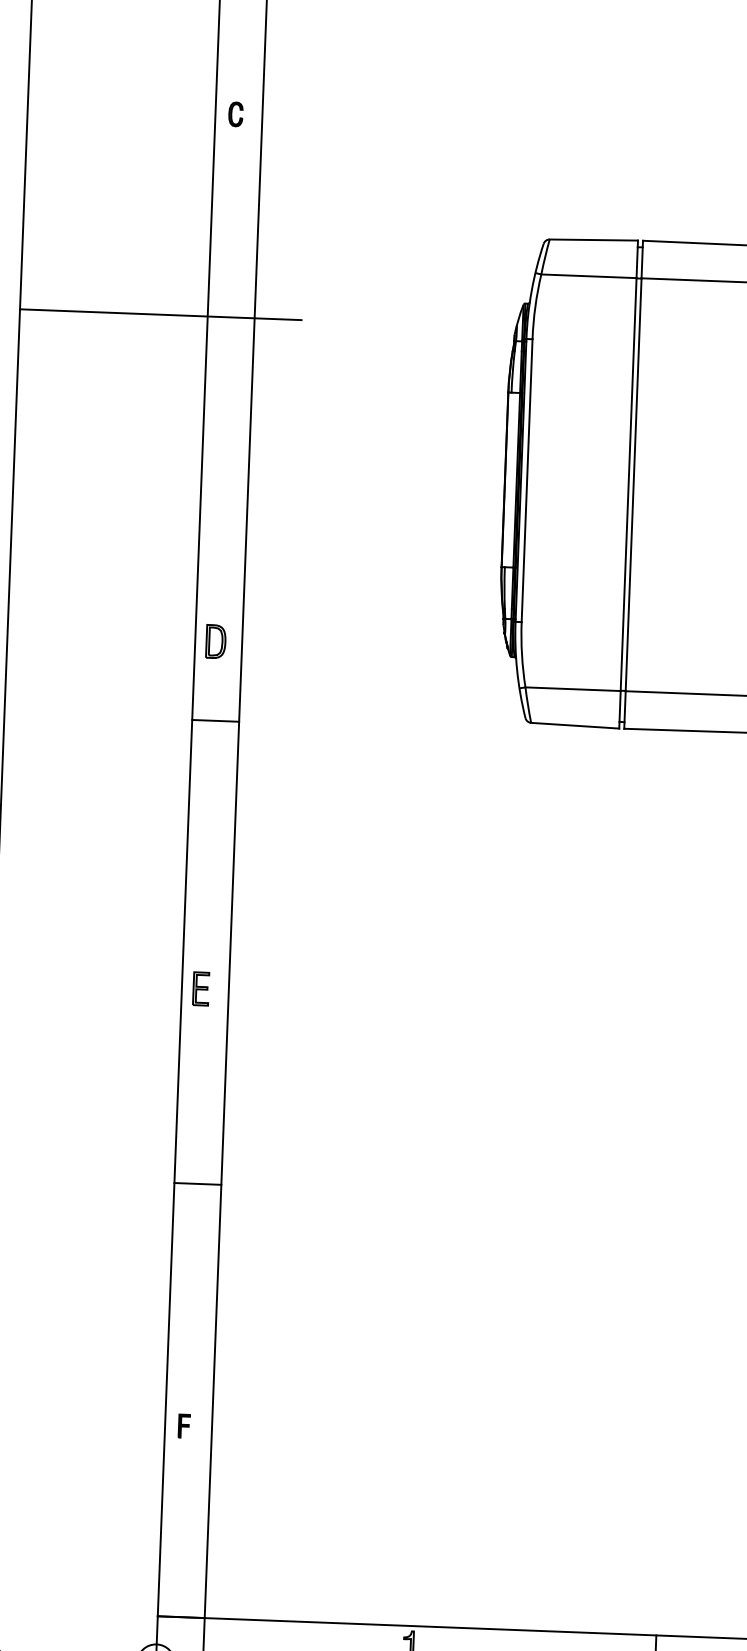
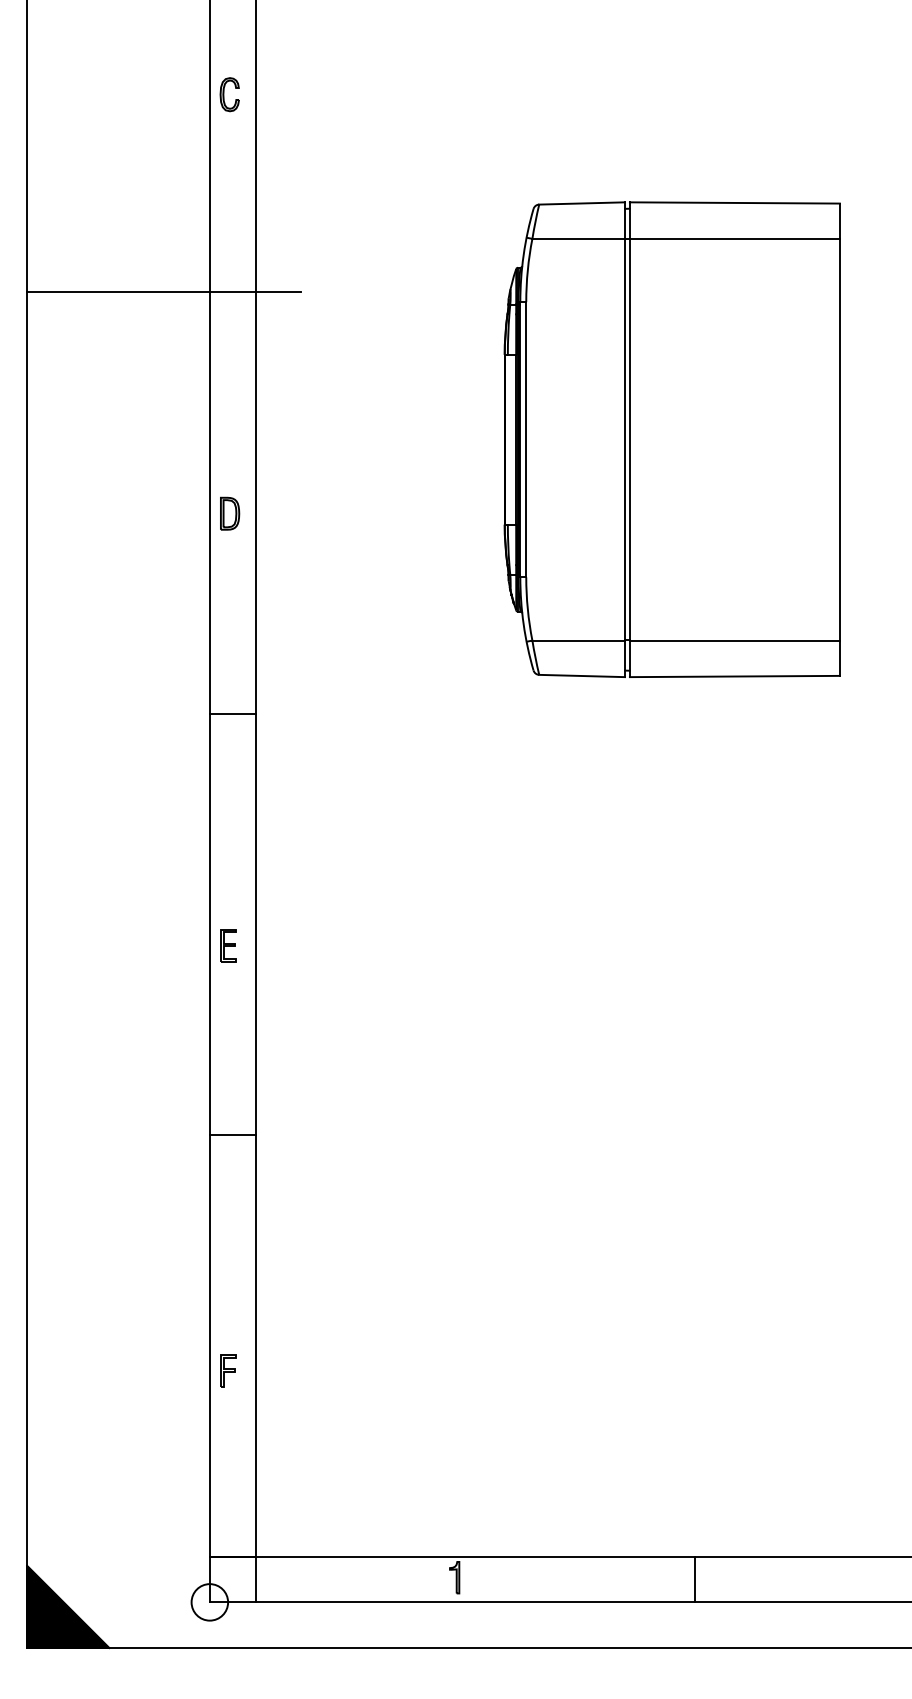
part: (235, 114) -> (229, 94), size x1.43
part: (216, 641) -> (230, 513), moved
line: (215, 720) -> (232, 713), moved
part: (184, 1425) -> (228, 1370), size x1.43

